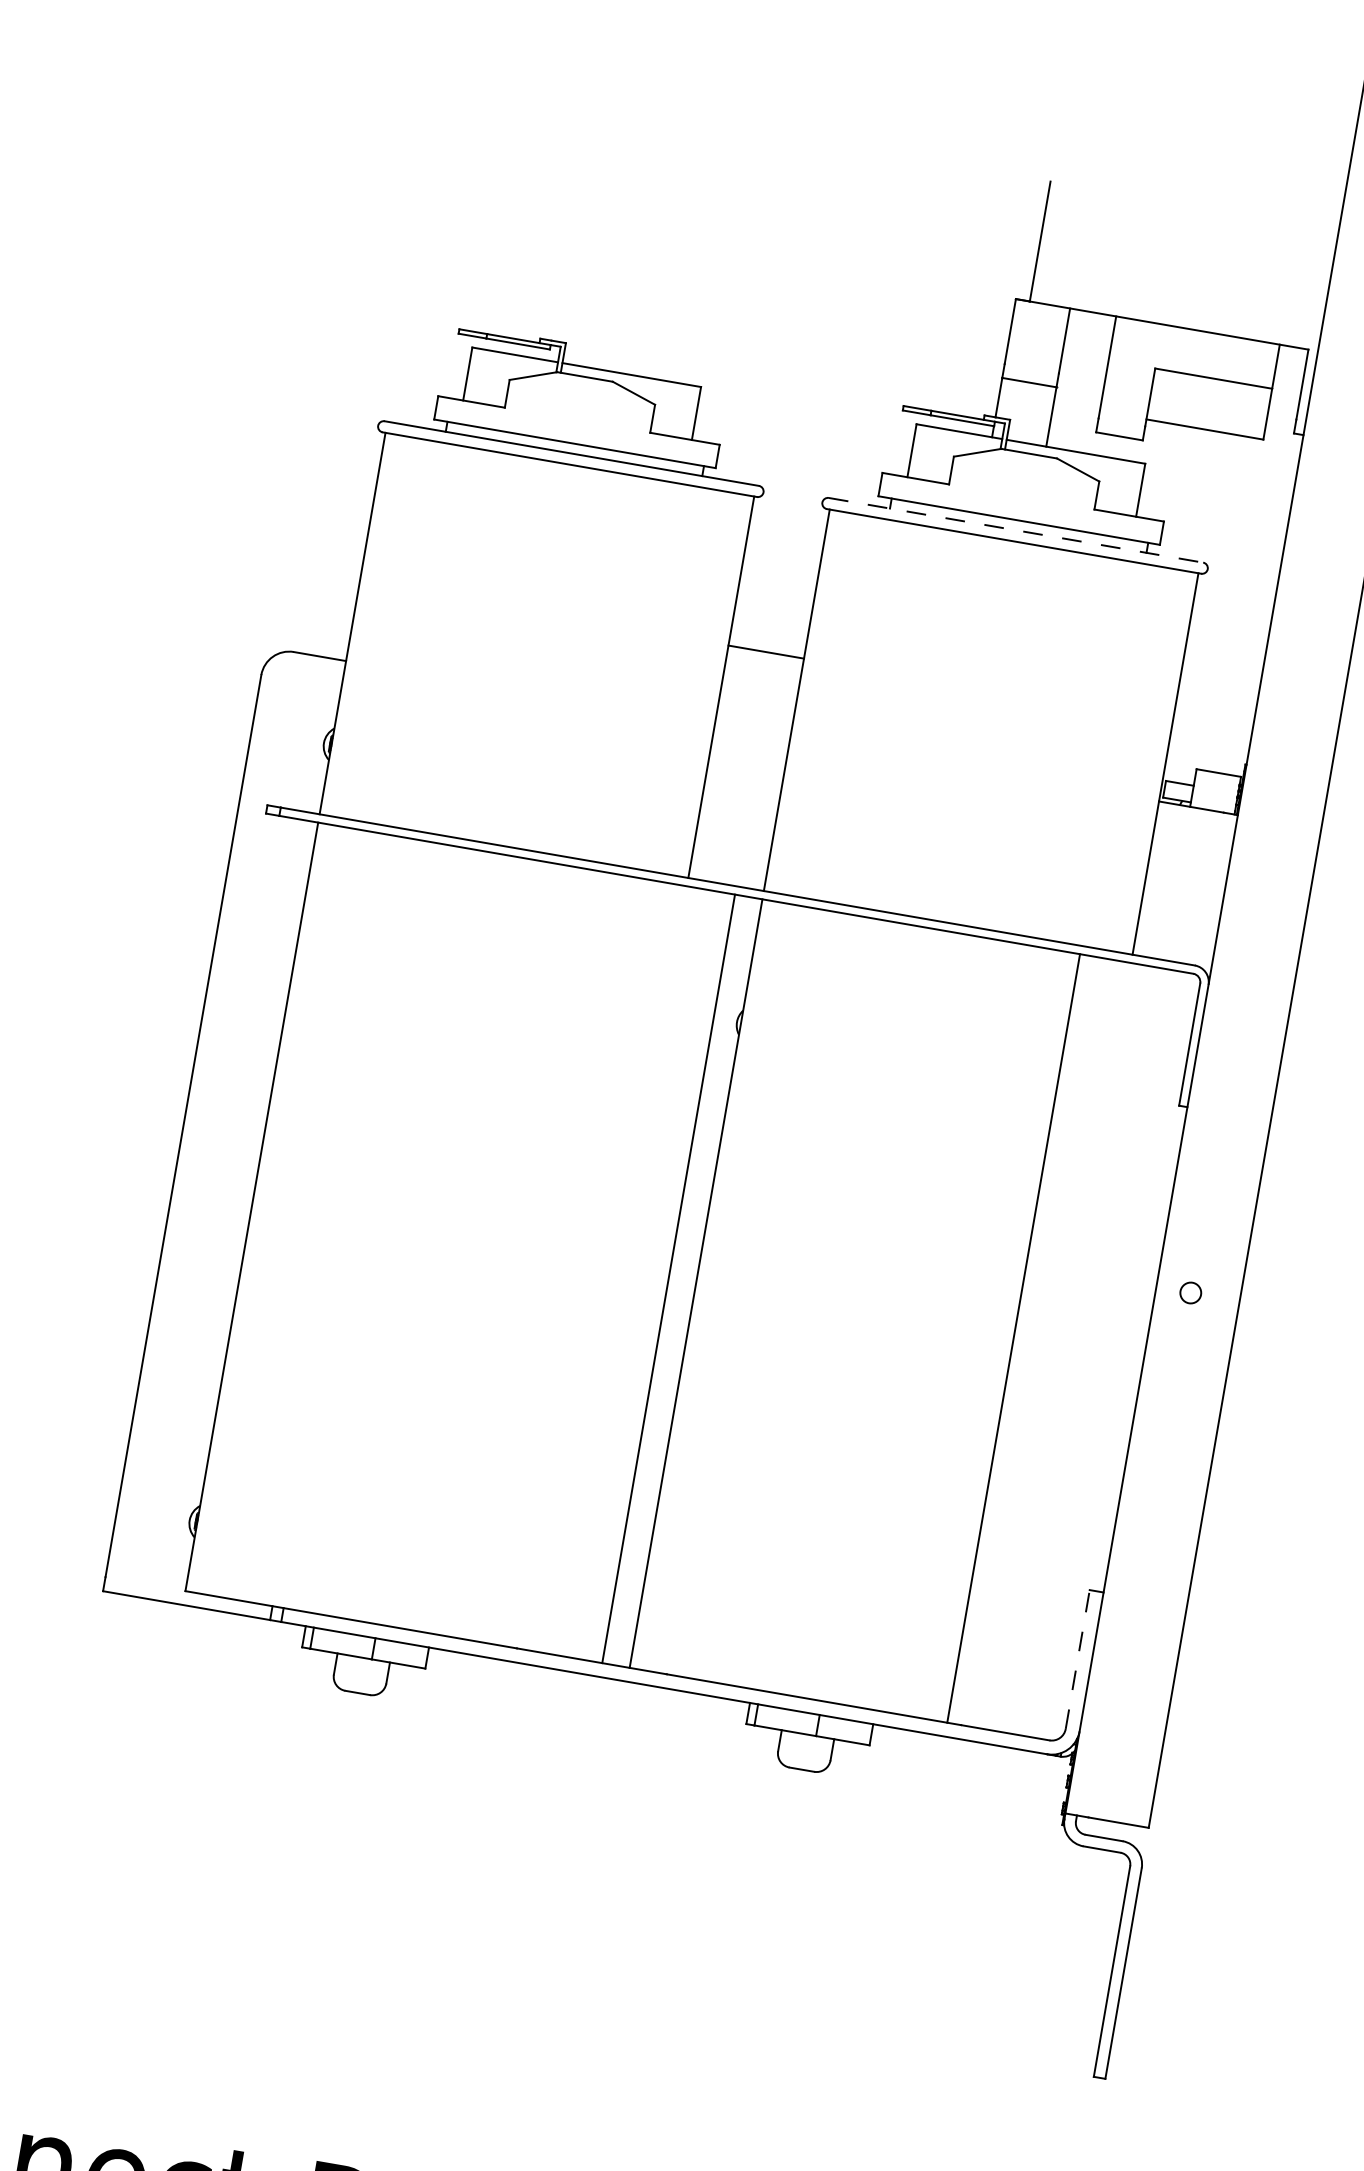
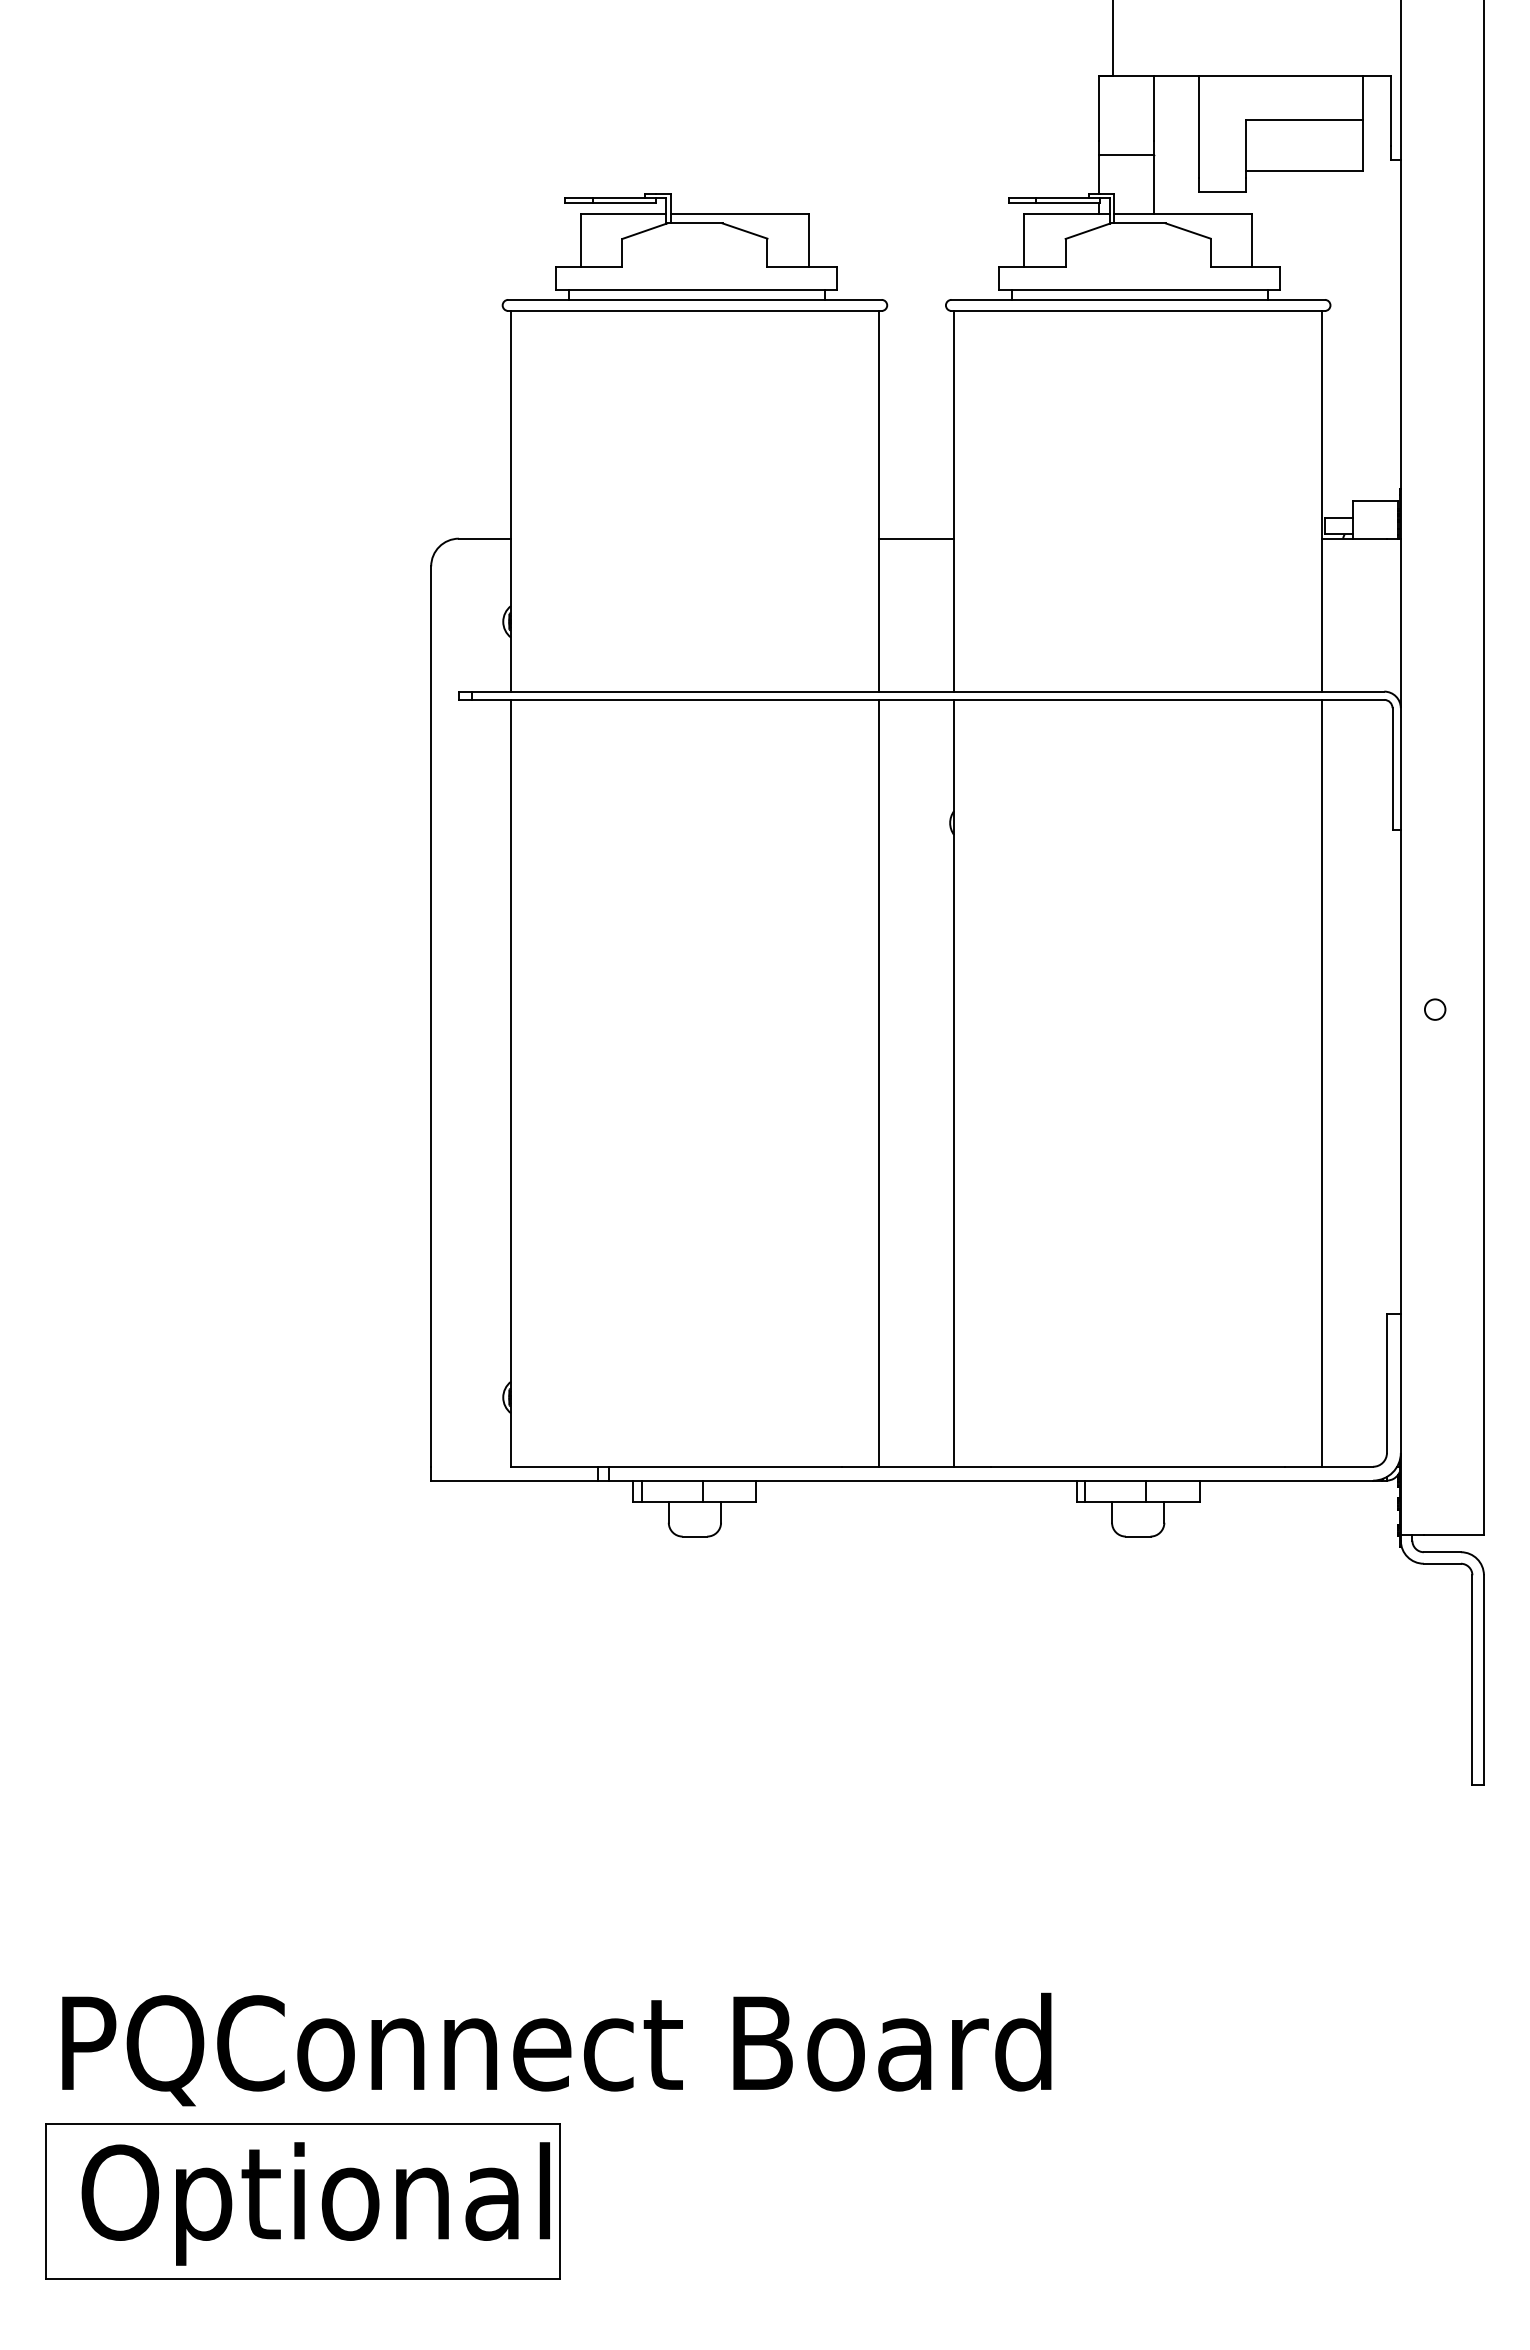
line: (1016, 529) -> (1138, 299), dashed -> solid
line: (766, 651) -> (916, 538), moved
line: (668, 1277) -> (878, 1082), moved
line: (1014, 1337) -> (1322, 1082), moved
line: (1077, 1659) -> (1386, 1383), dashed -> solid

